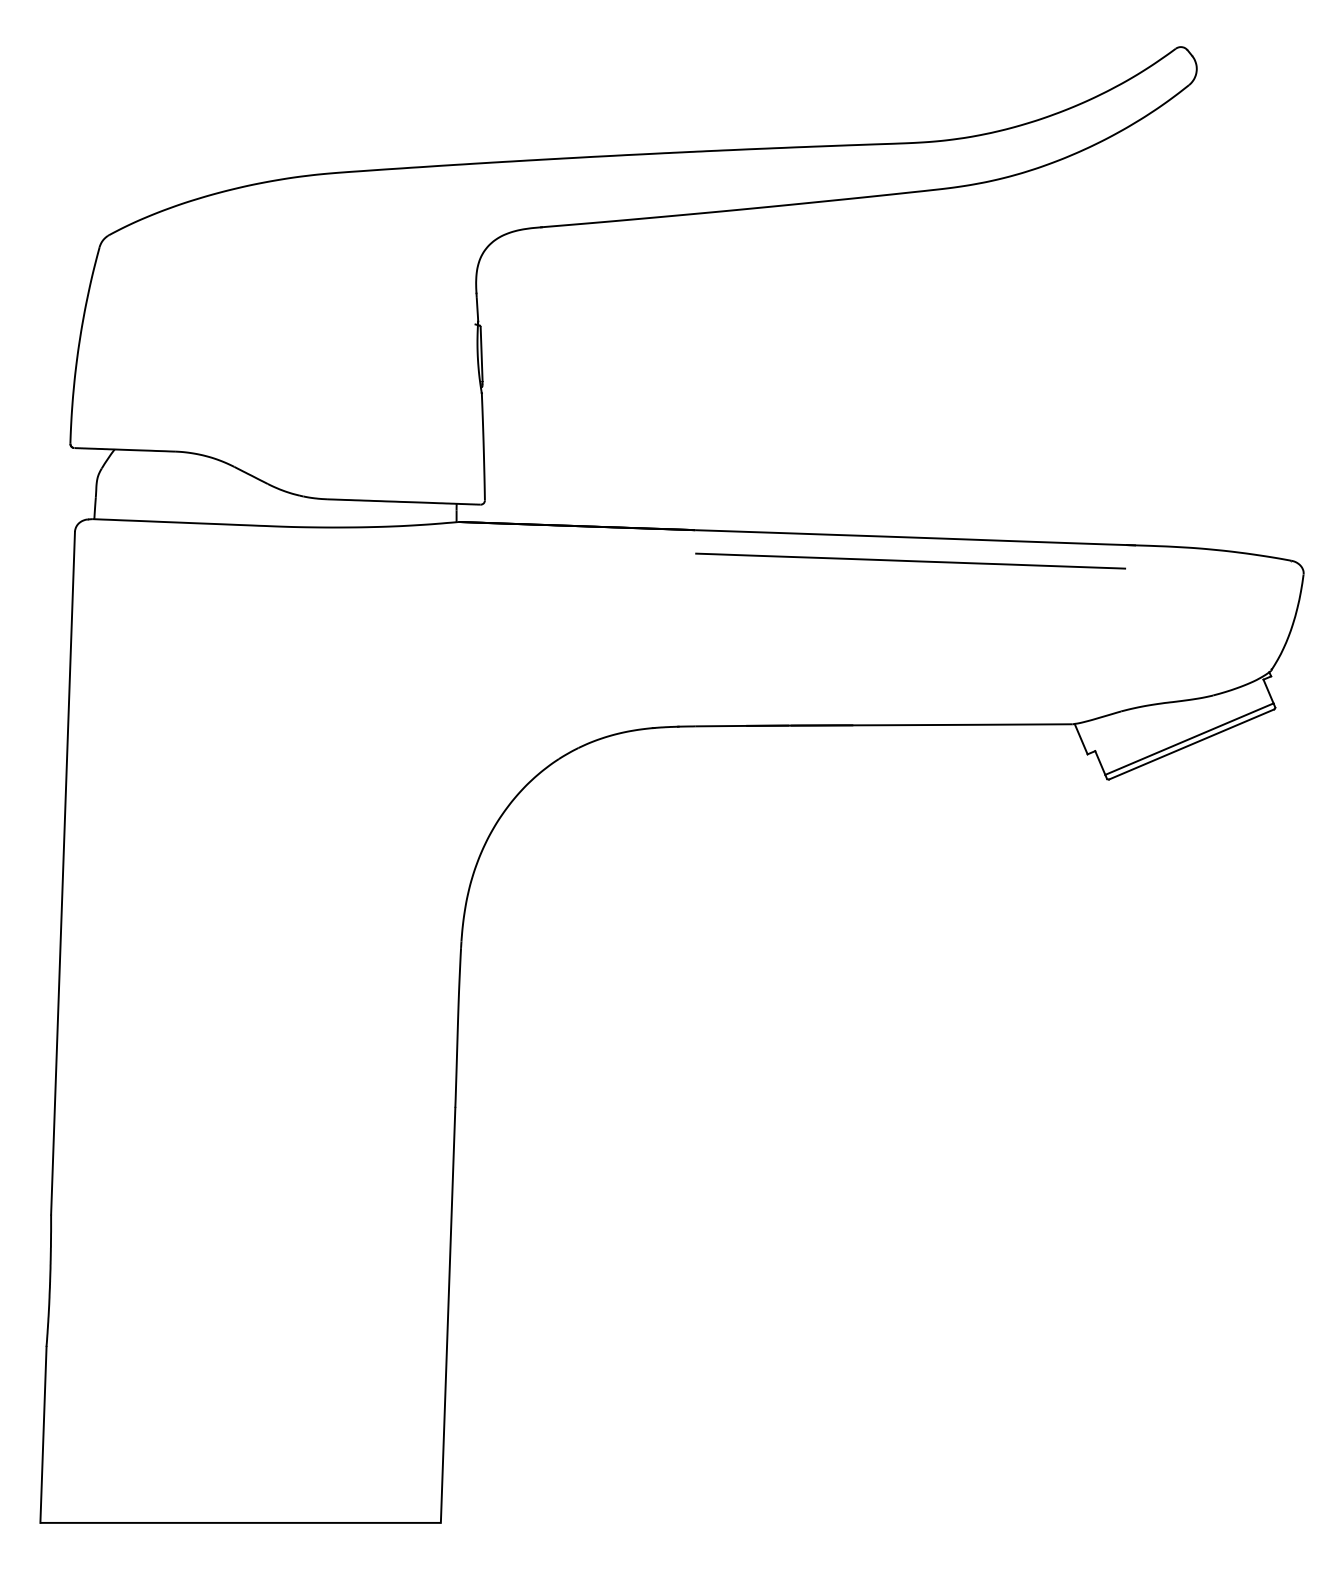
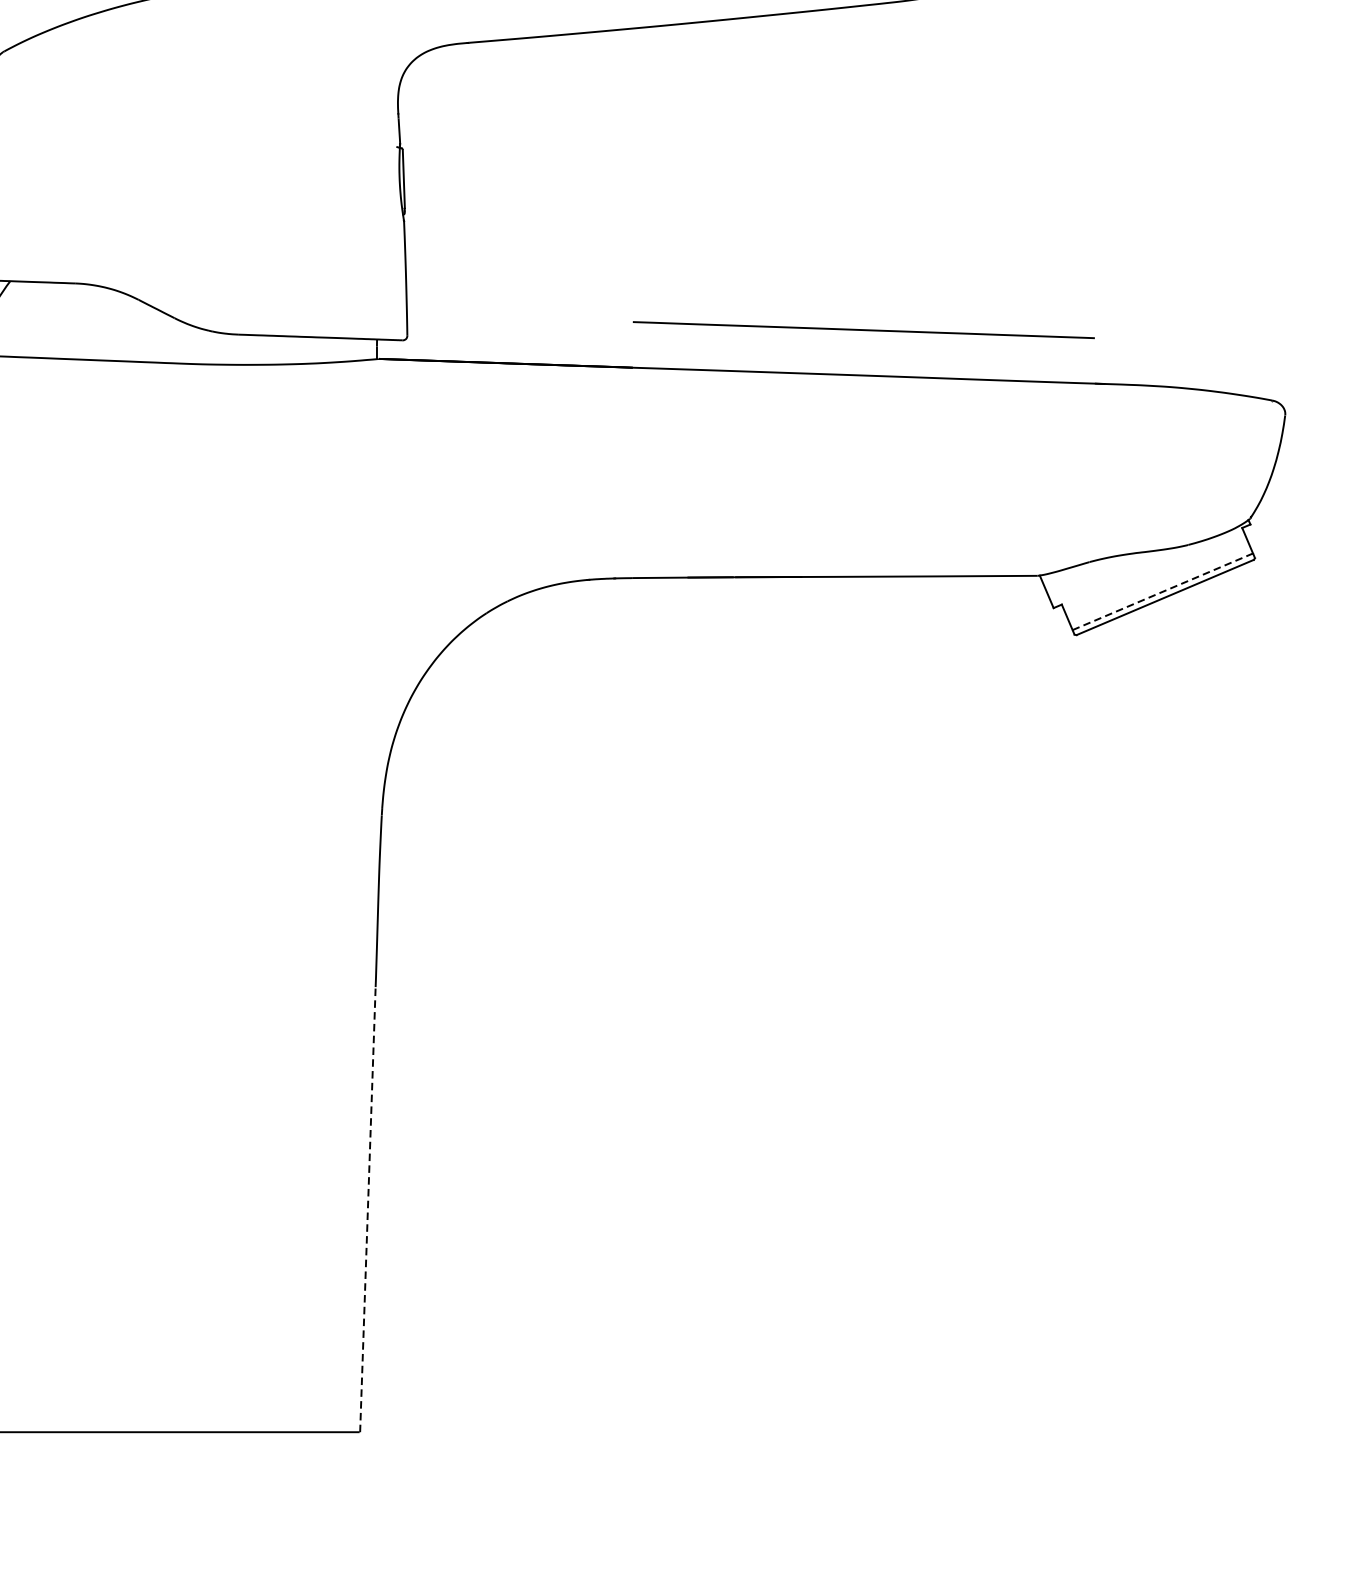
line: (910, 560) -> (863, 329), moved
line: (1189, 738) -> (1162, 591), solid -> dashed
line: (448, 1315) -> (368, 1209), solid -> dashed

